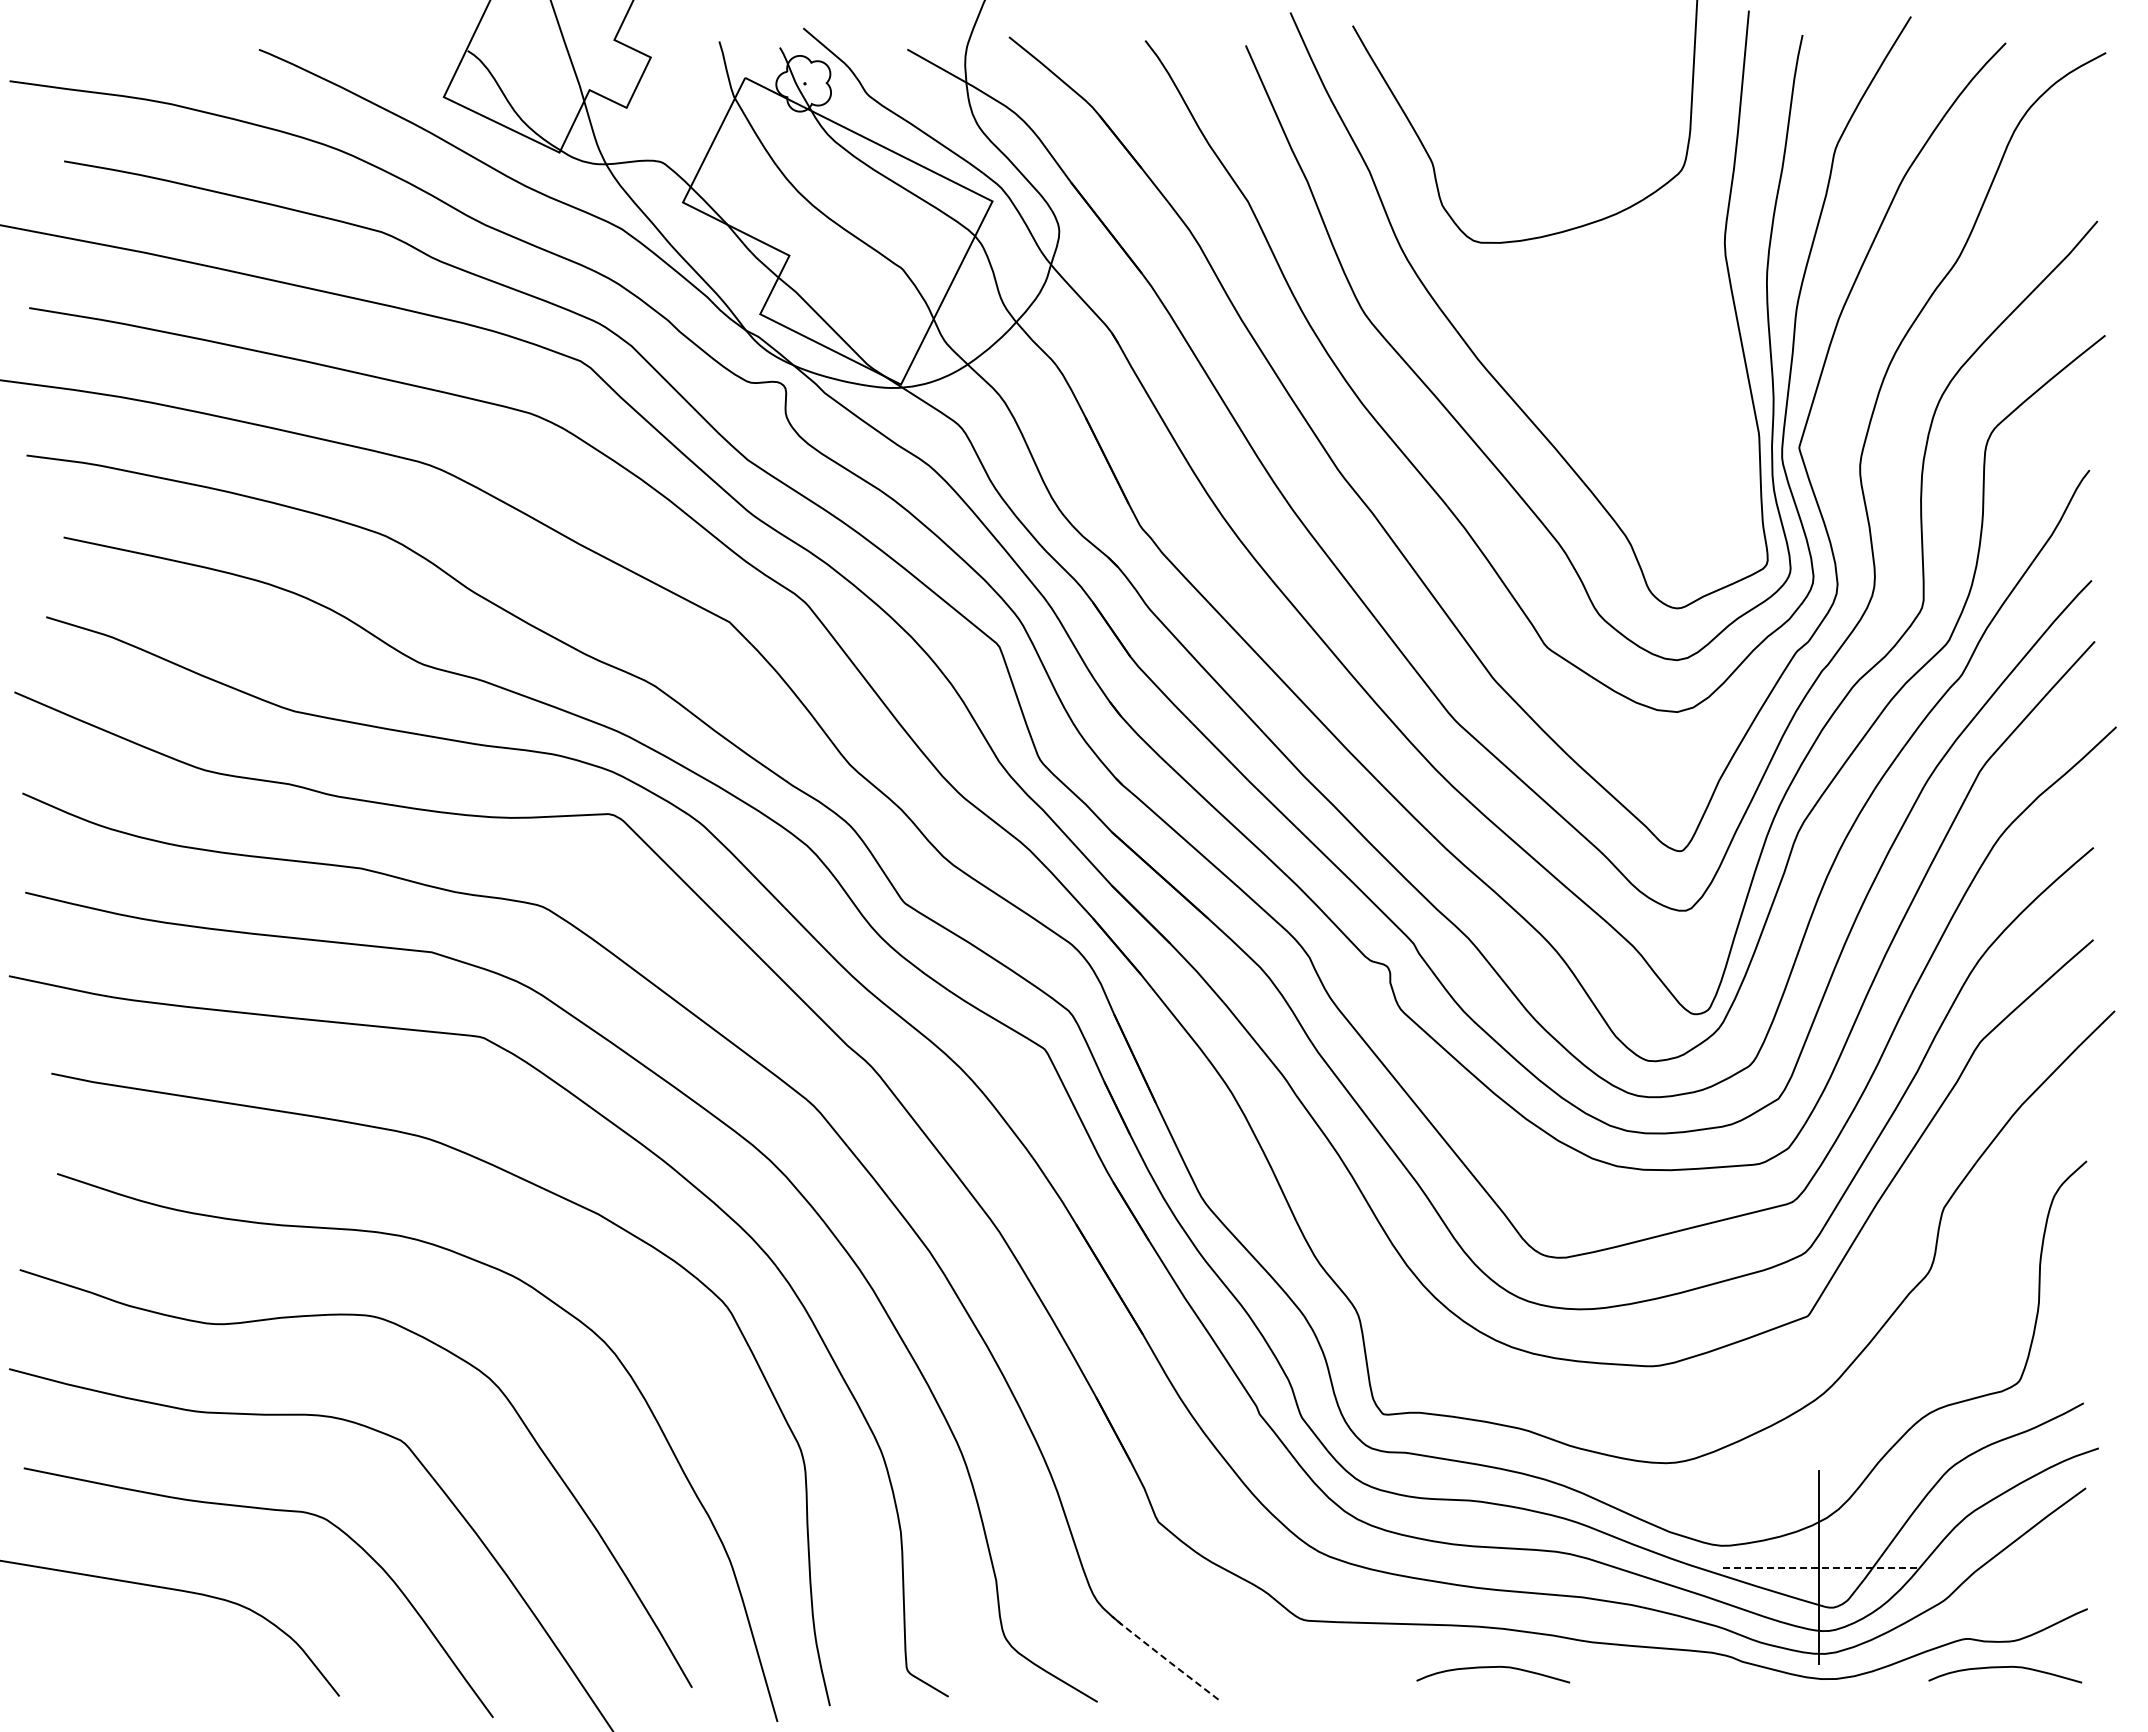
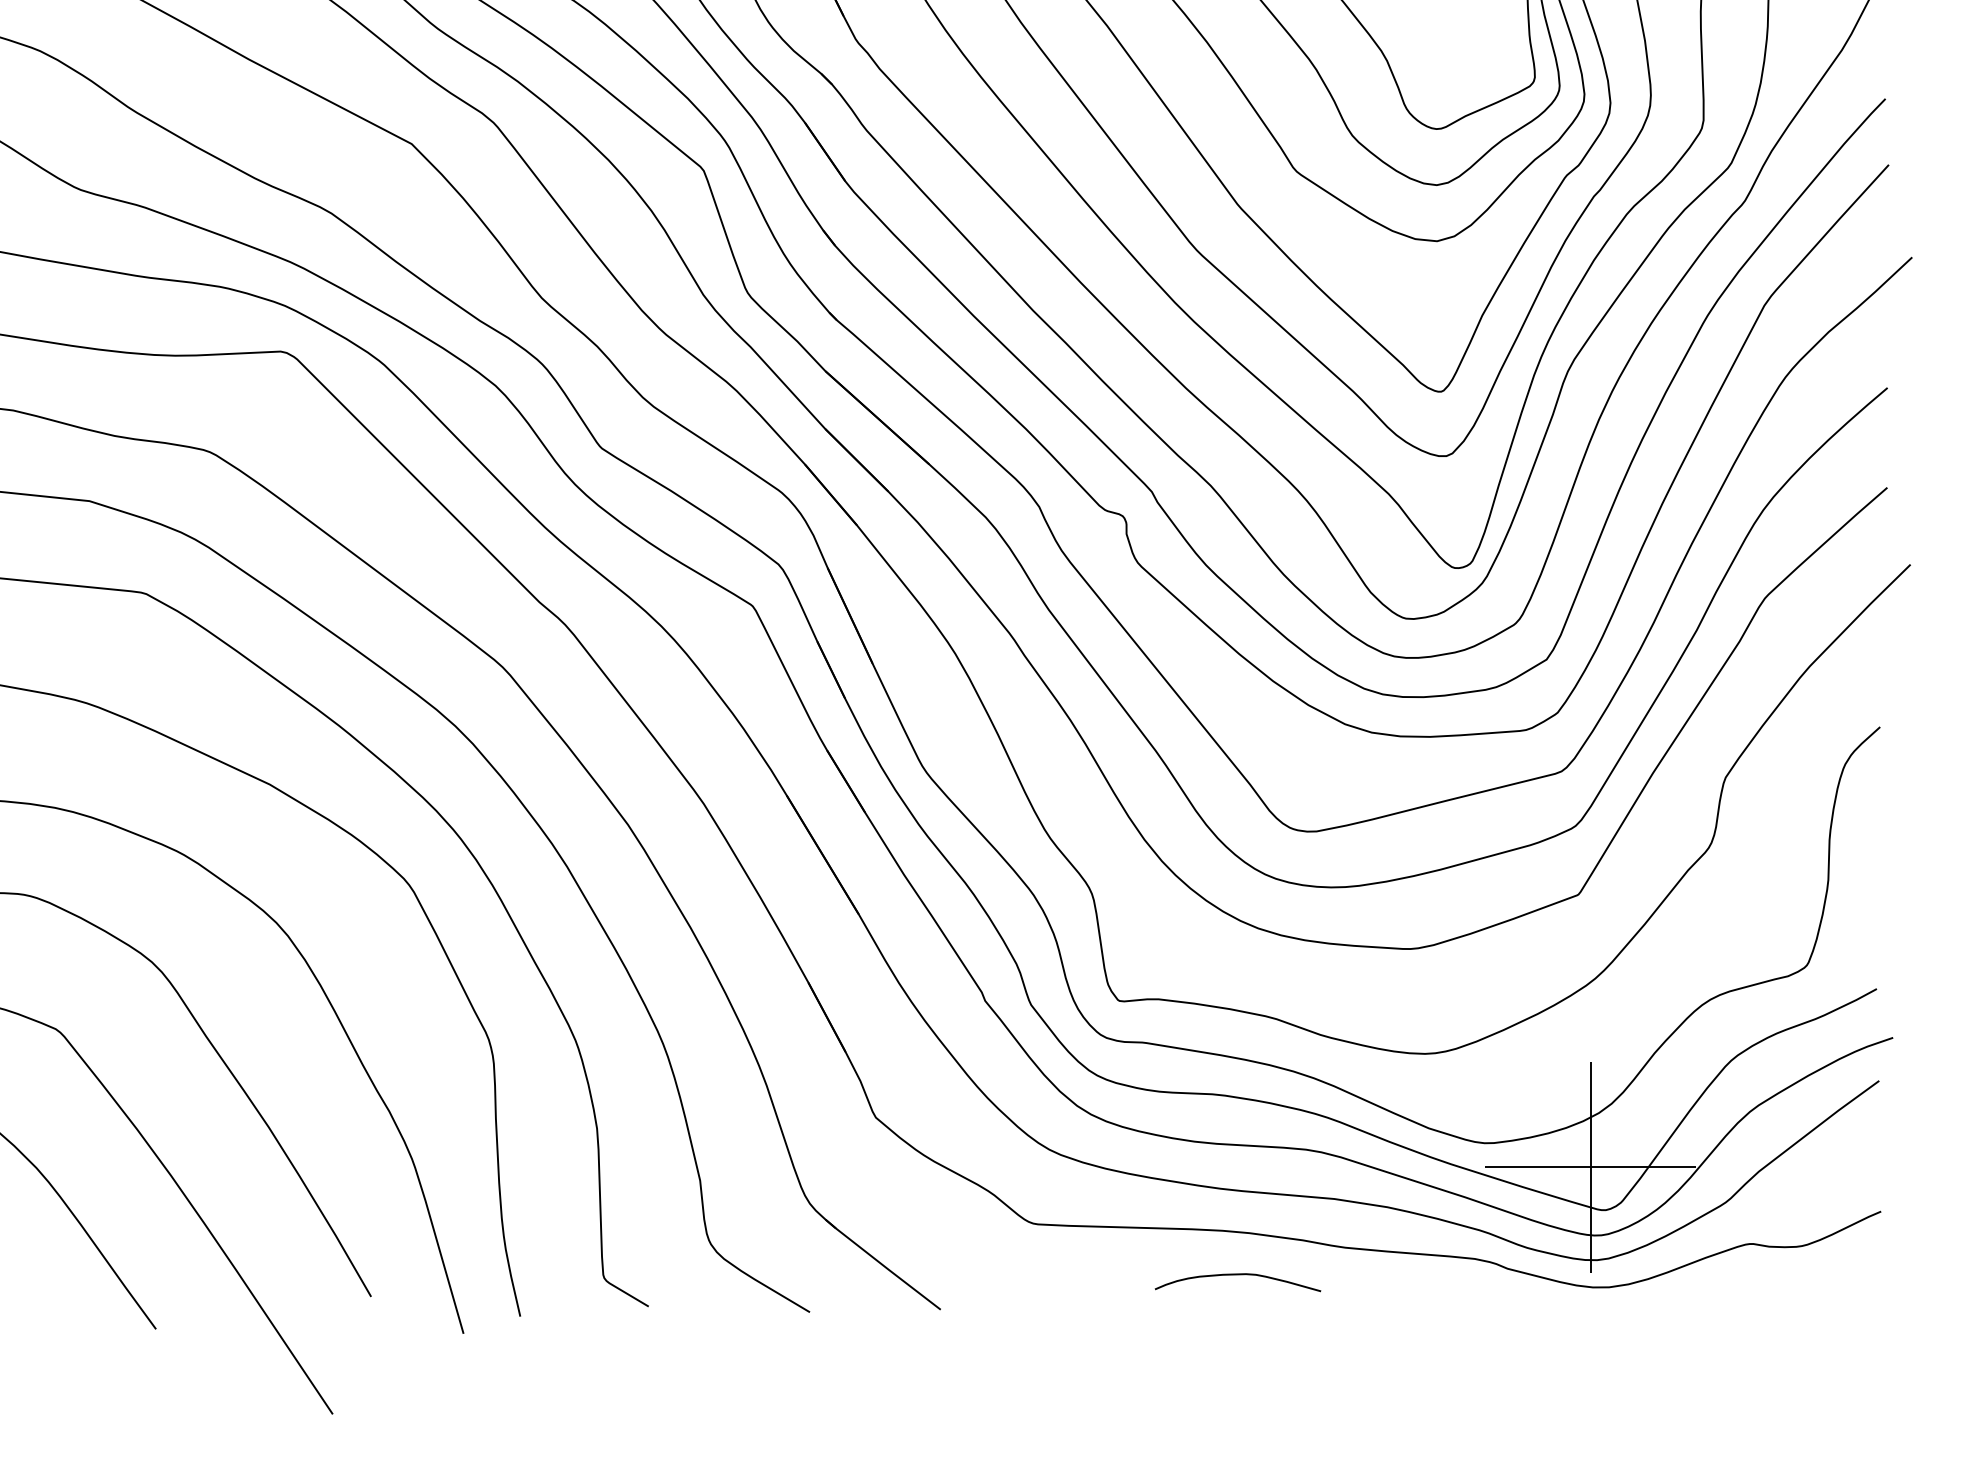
line: (1819, 1567) -> (1590, 1166), dashed -> solid
line: (1164, 1658) -> (882, 1265), dashed -> solid
curve: (2005, 1667) -> (1792, 1274), removed

